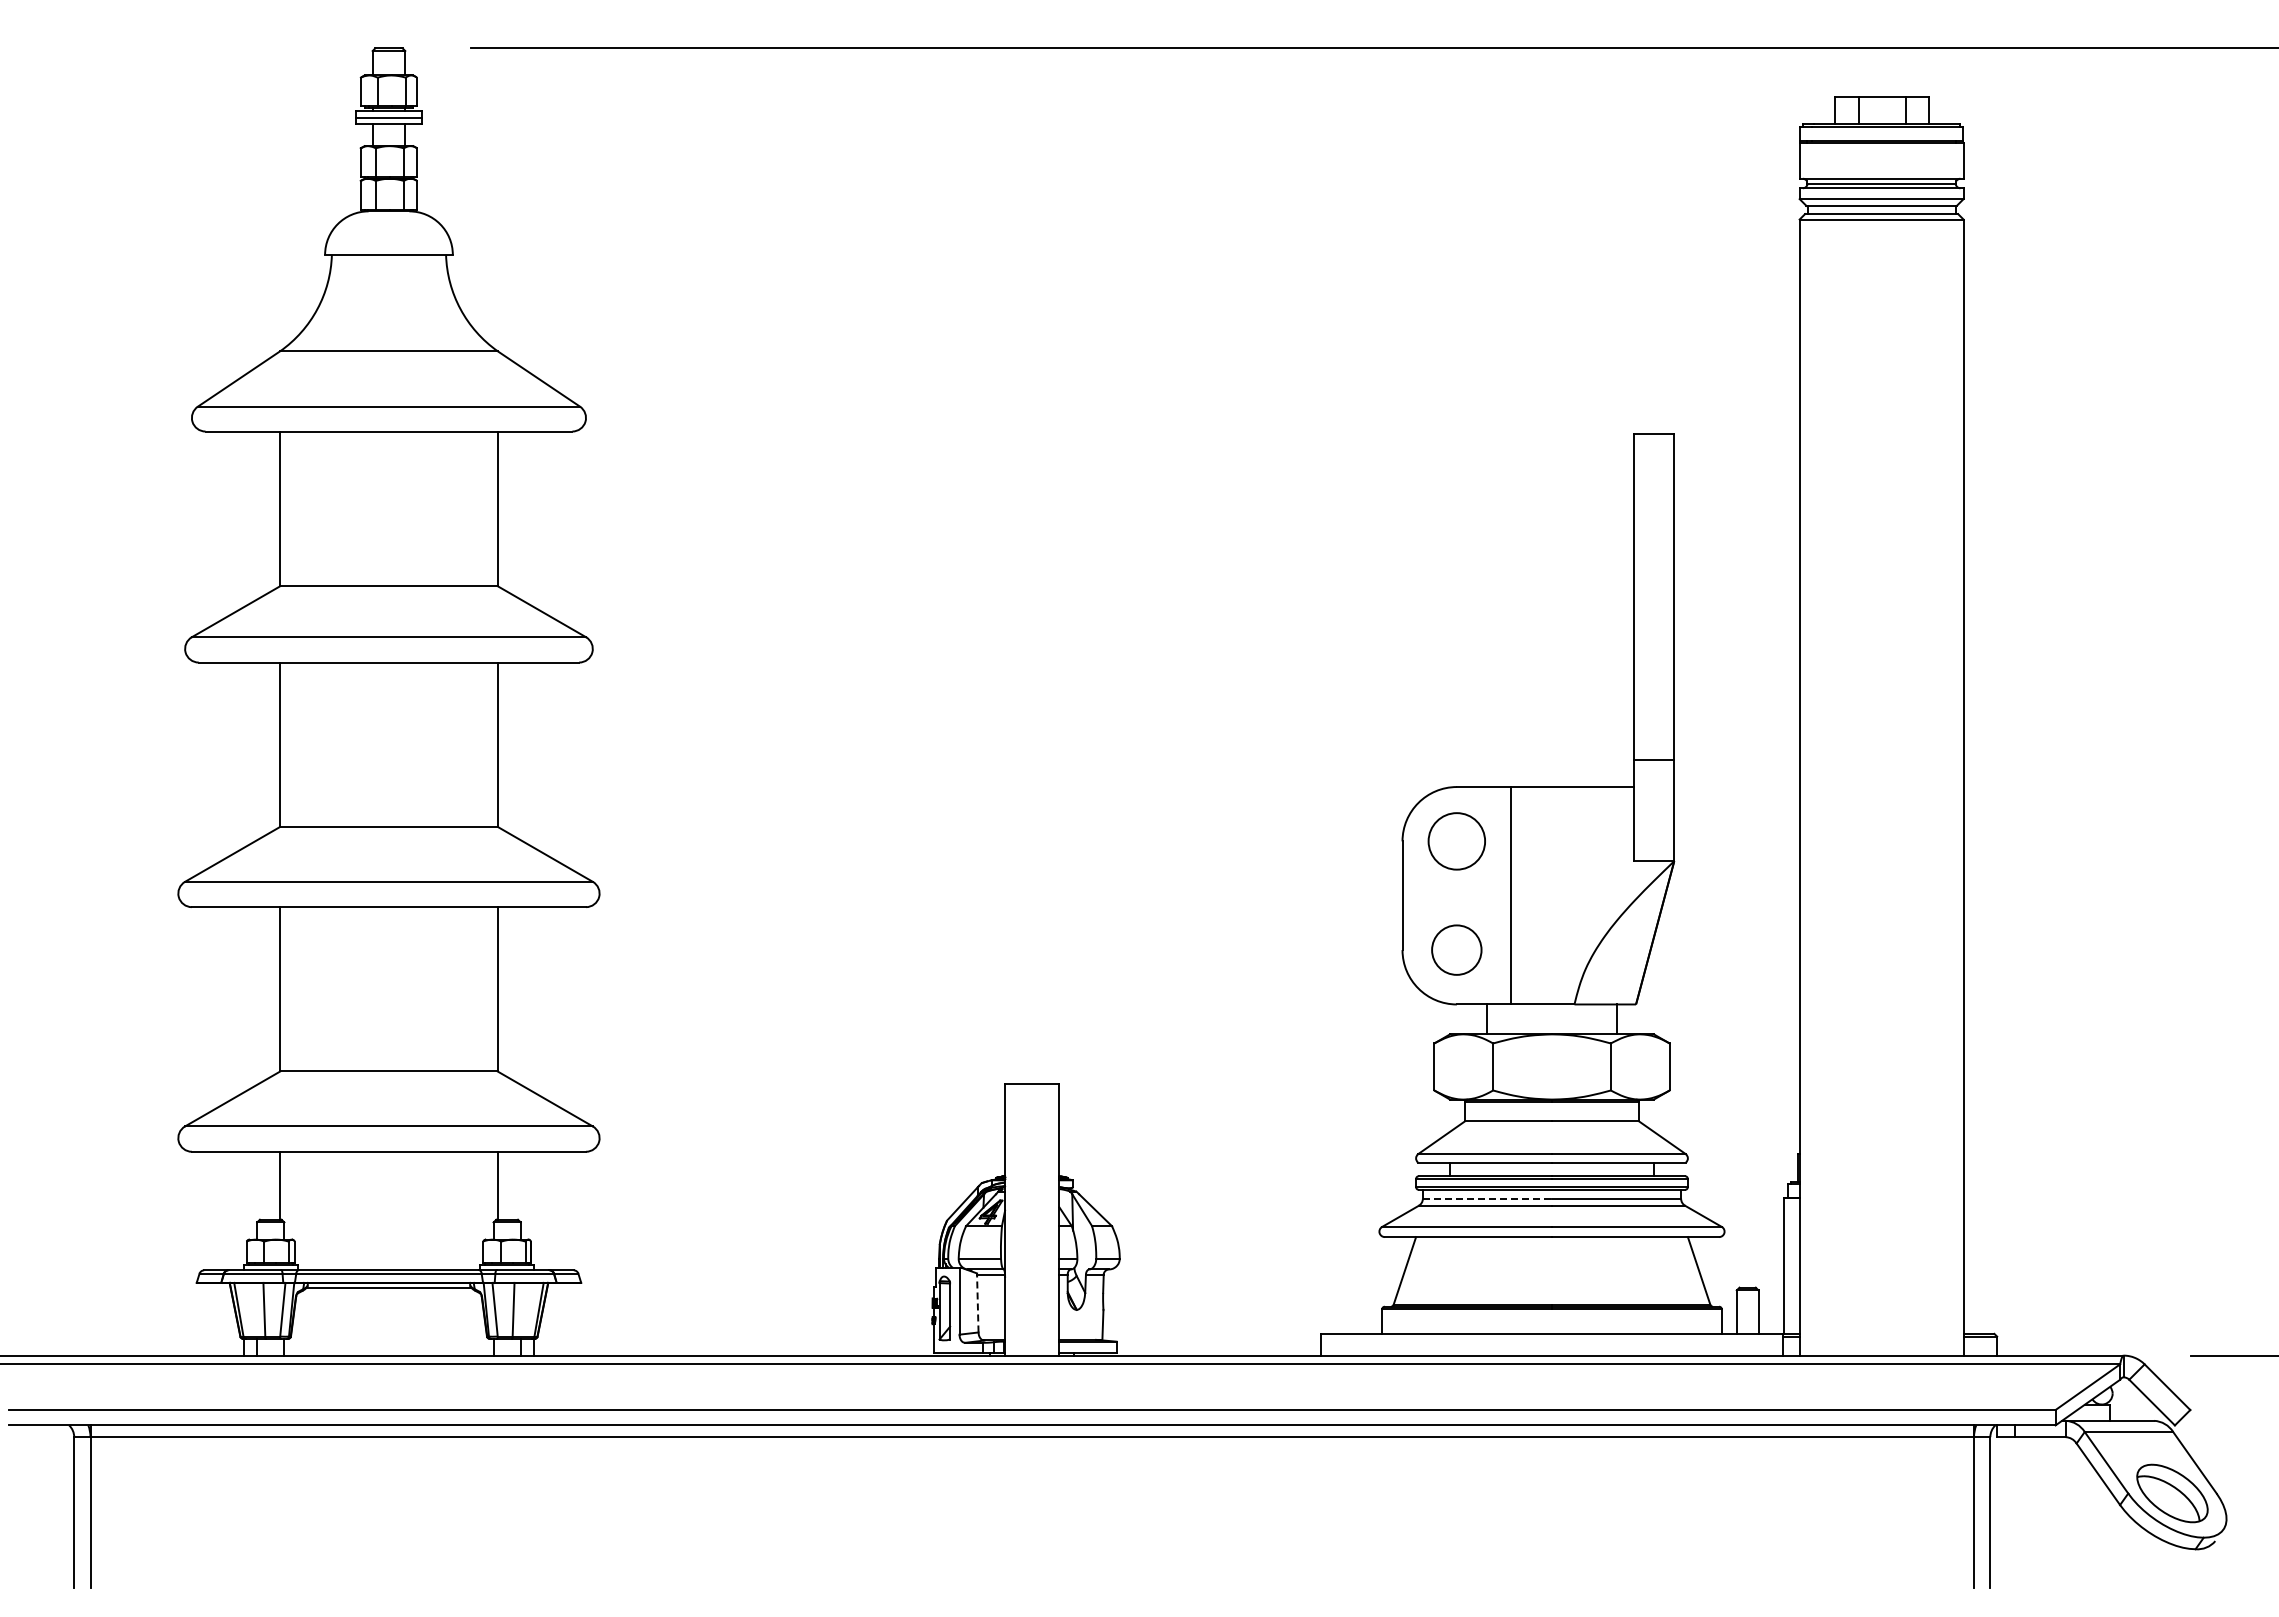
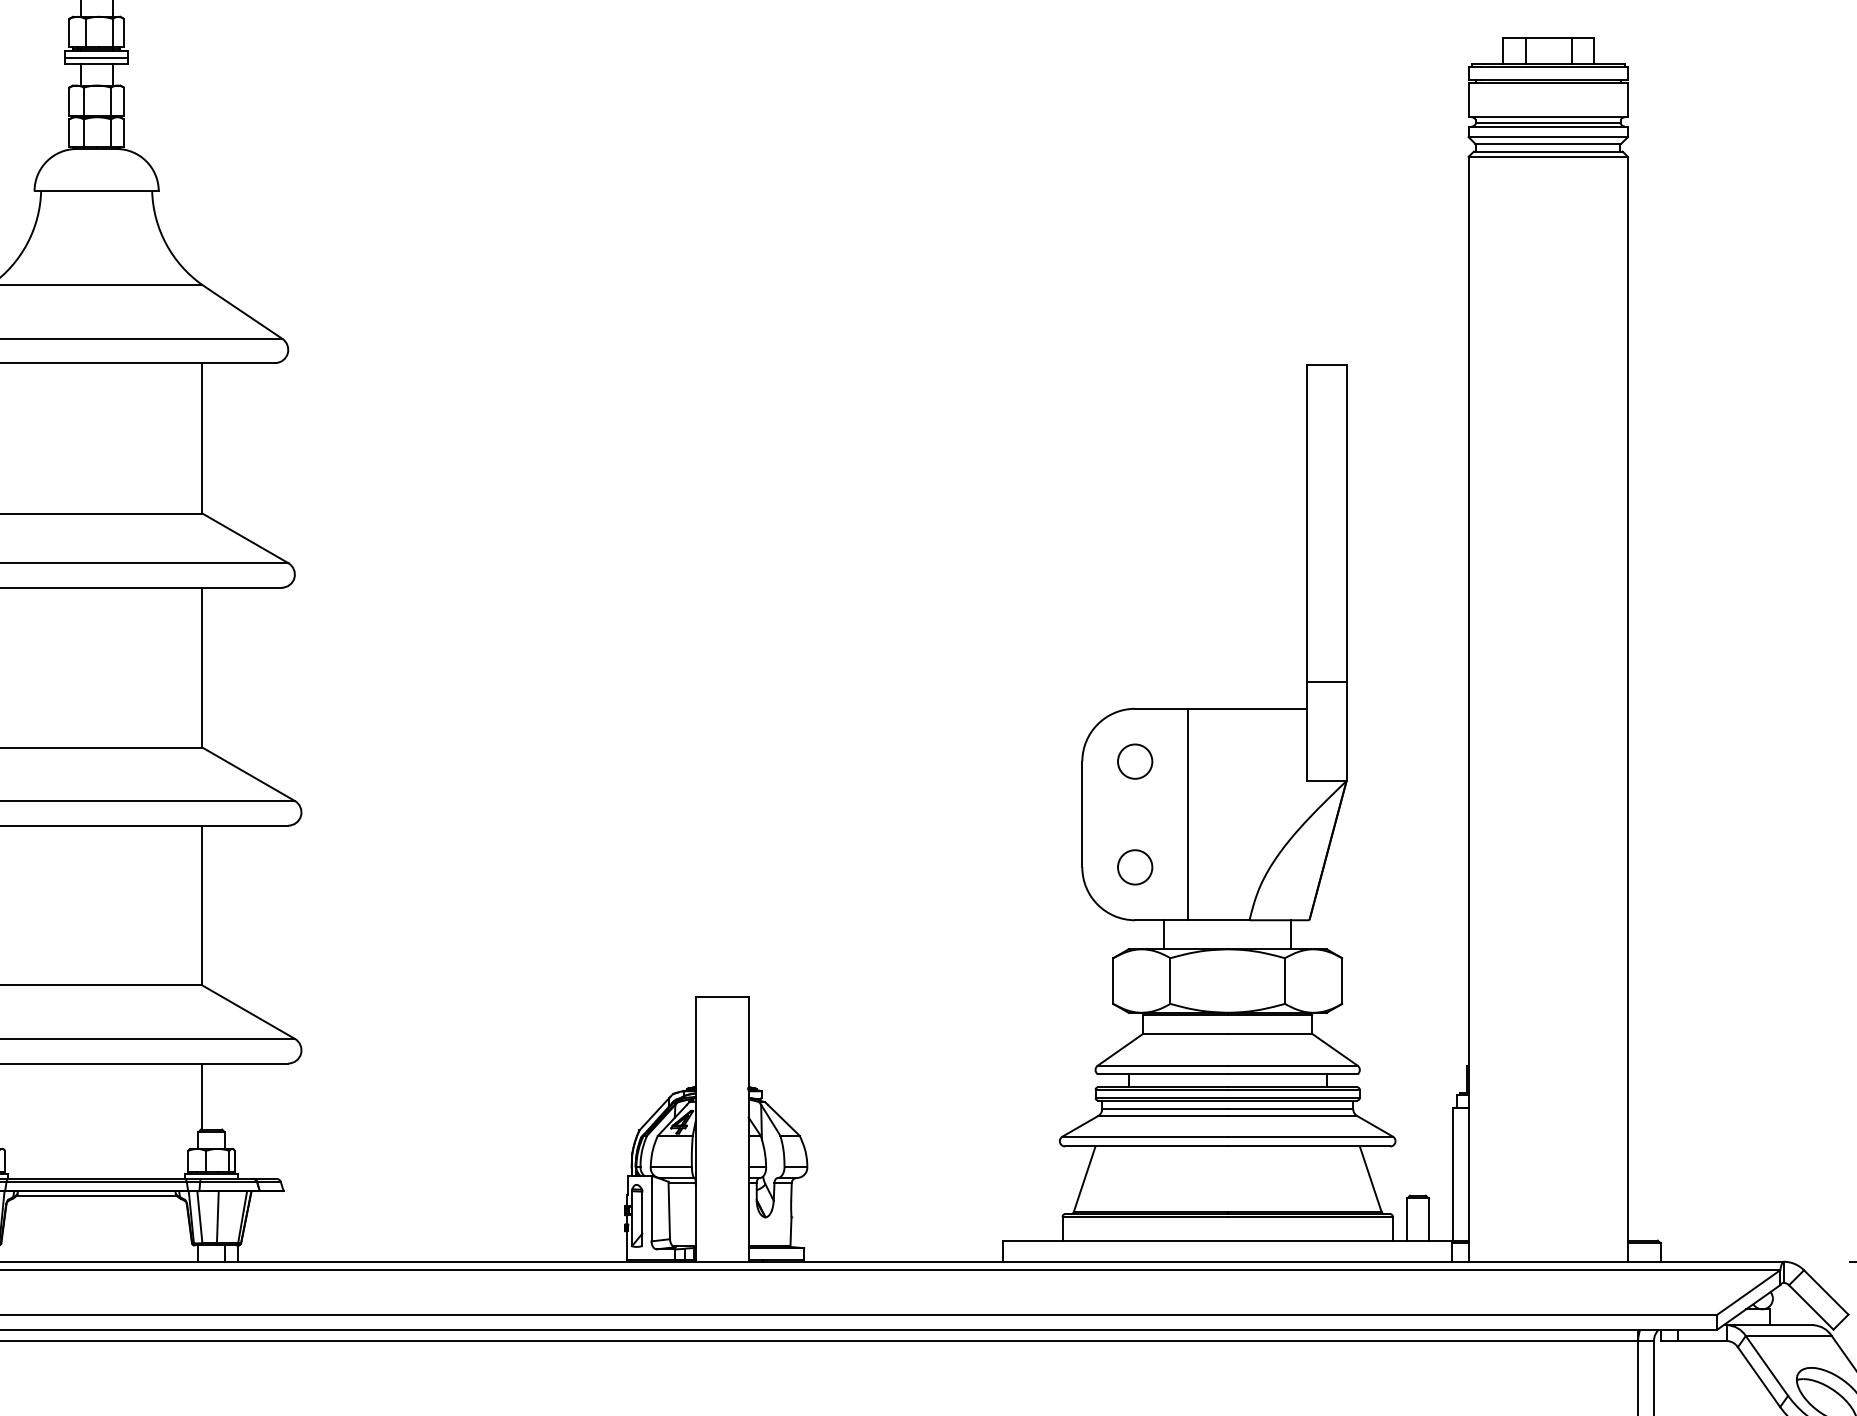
circle: (1456, 841) -> (1134, 761), size x0.62
circle: (1456, 949) -> (1134, 866), size x0.71
line: (1487, 1198) -> (1164, 1108), dashed -> solid
line: (977, 1302) -> (668, 1210), dashed -> solid

